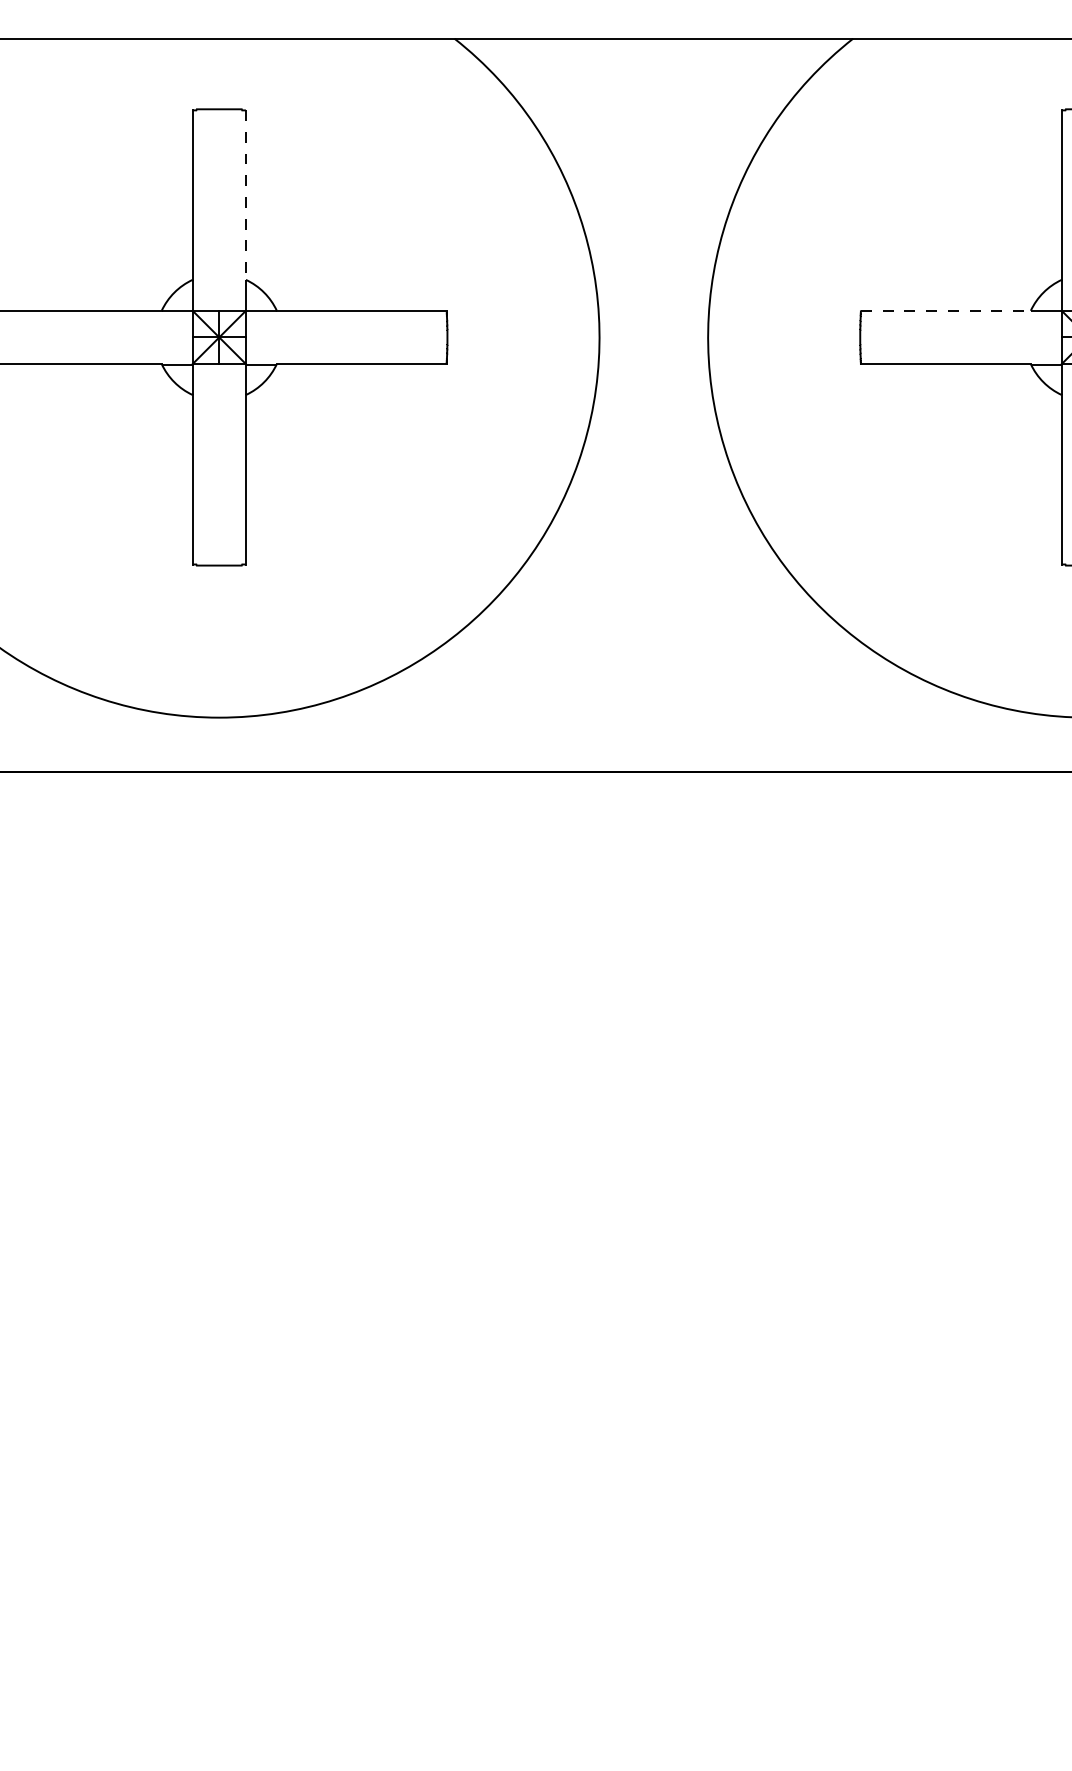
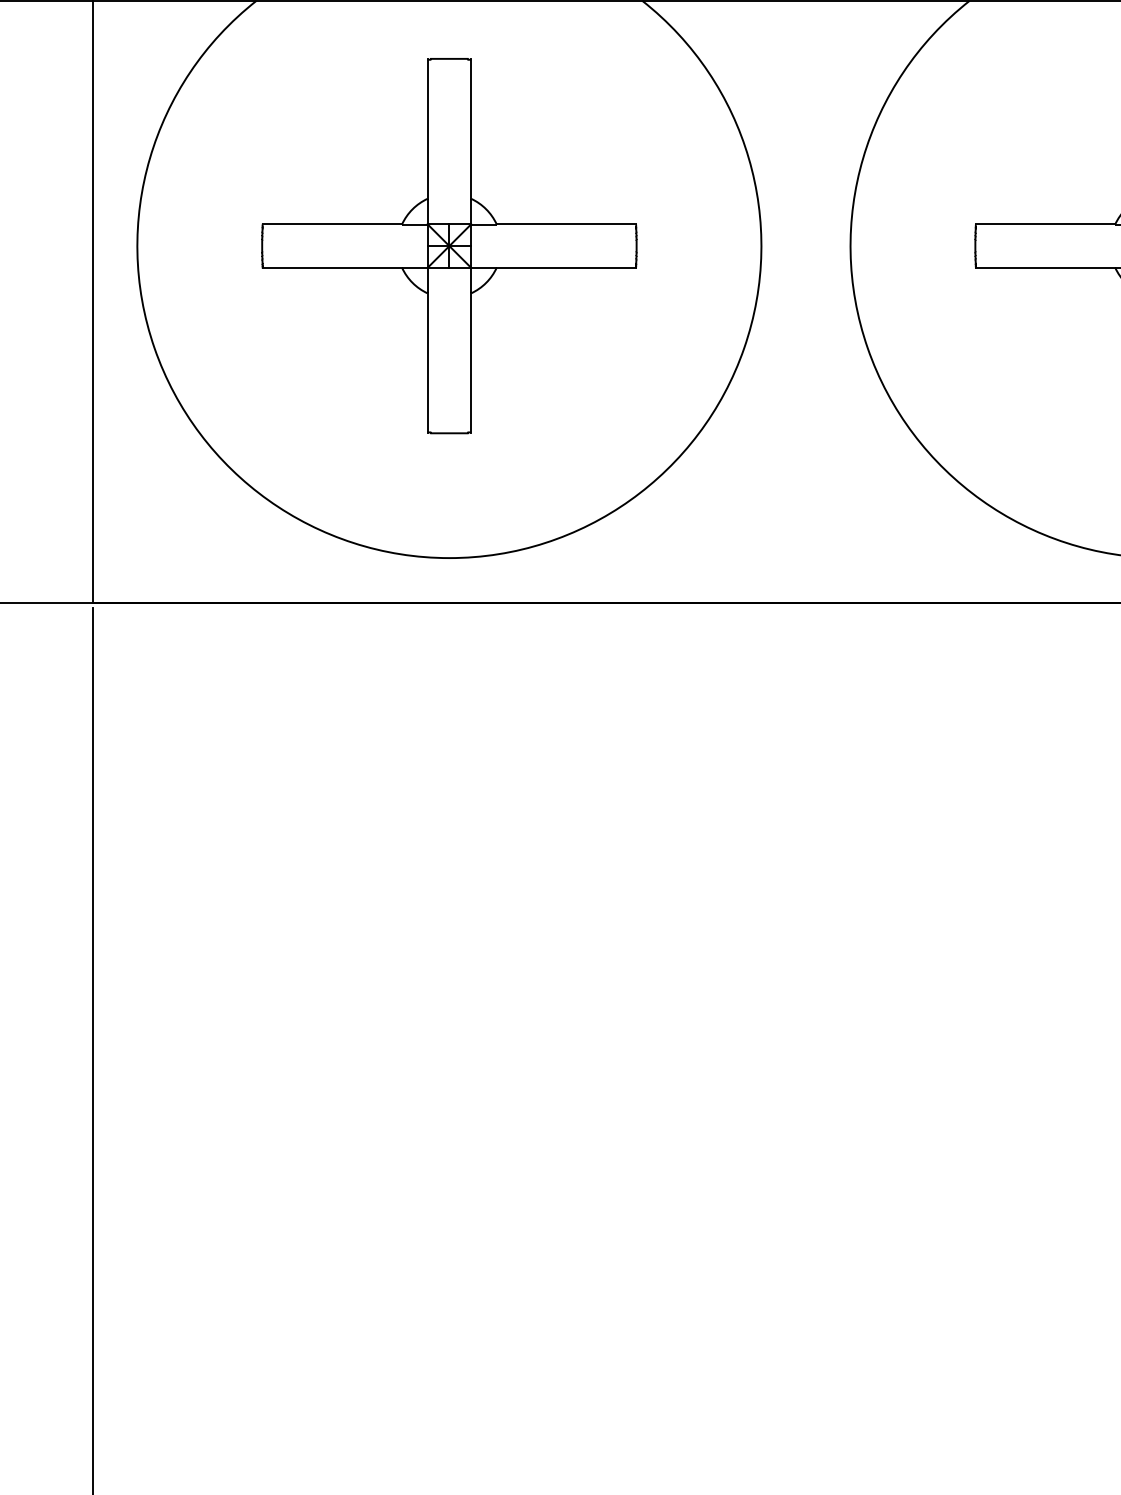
line: (246, 195) -> (471, 129), dashed -> solid
line: (945, 311) -> (1045, 224), dashed -> solid

